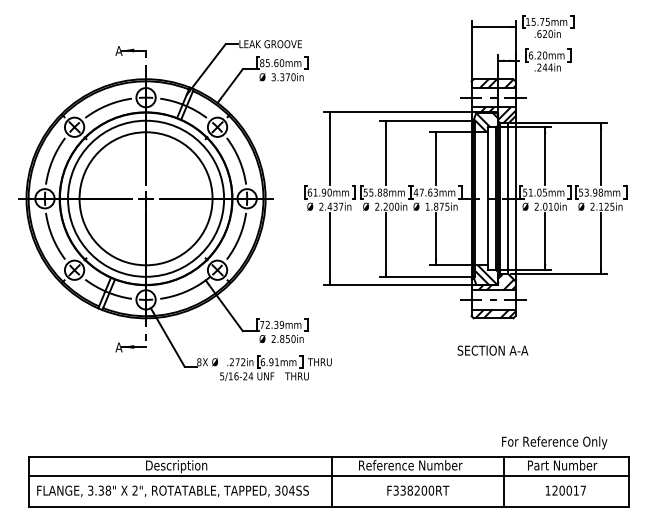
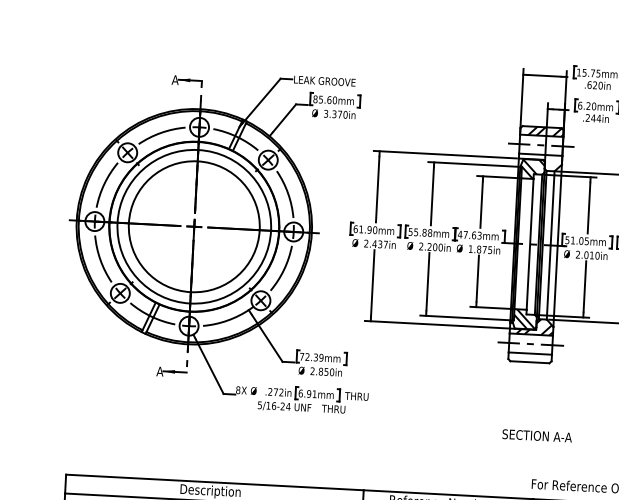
hatch: (497, 115) -> (544, 162), removed
hatch: (495, 313) -> (532, 357), removed
text: (492, 350) -> (536, 435), moved

